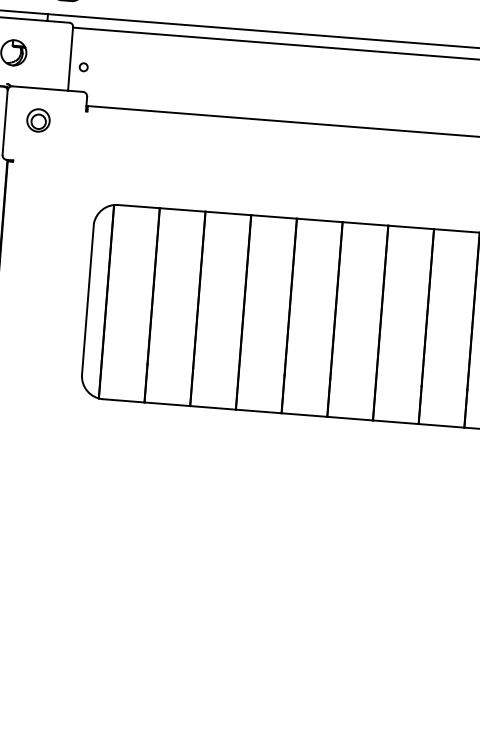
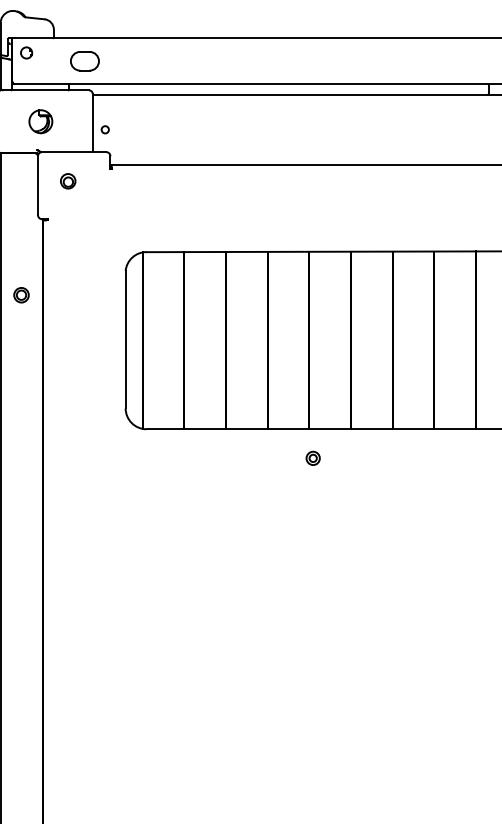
part: (38, 120) -> (68, 181), size x0.71
part: (282, 444) -> (312, 457), added

